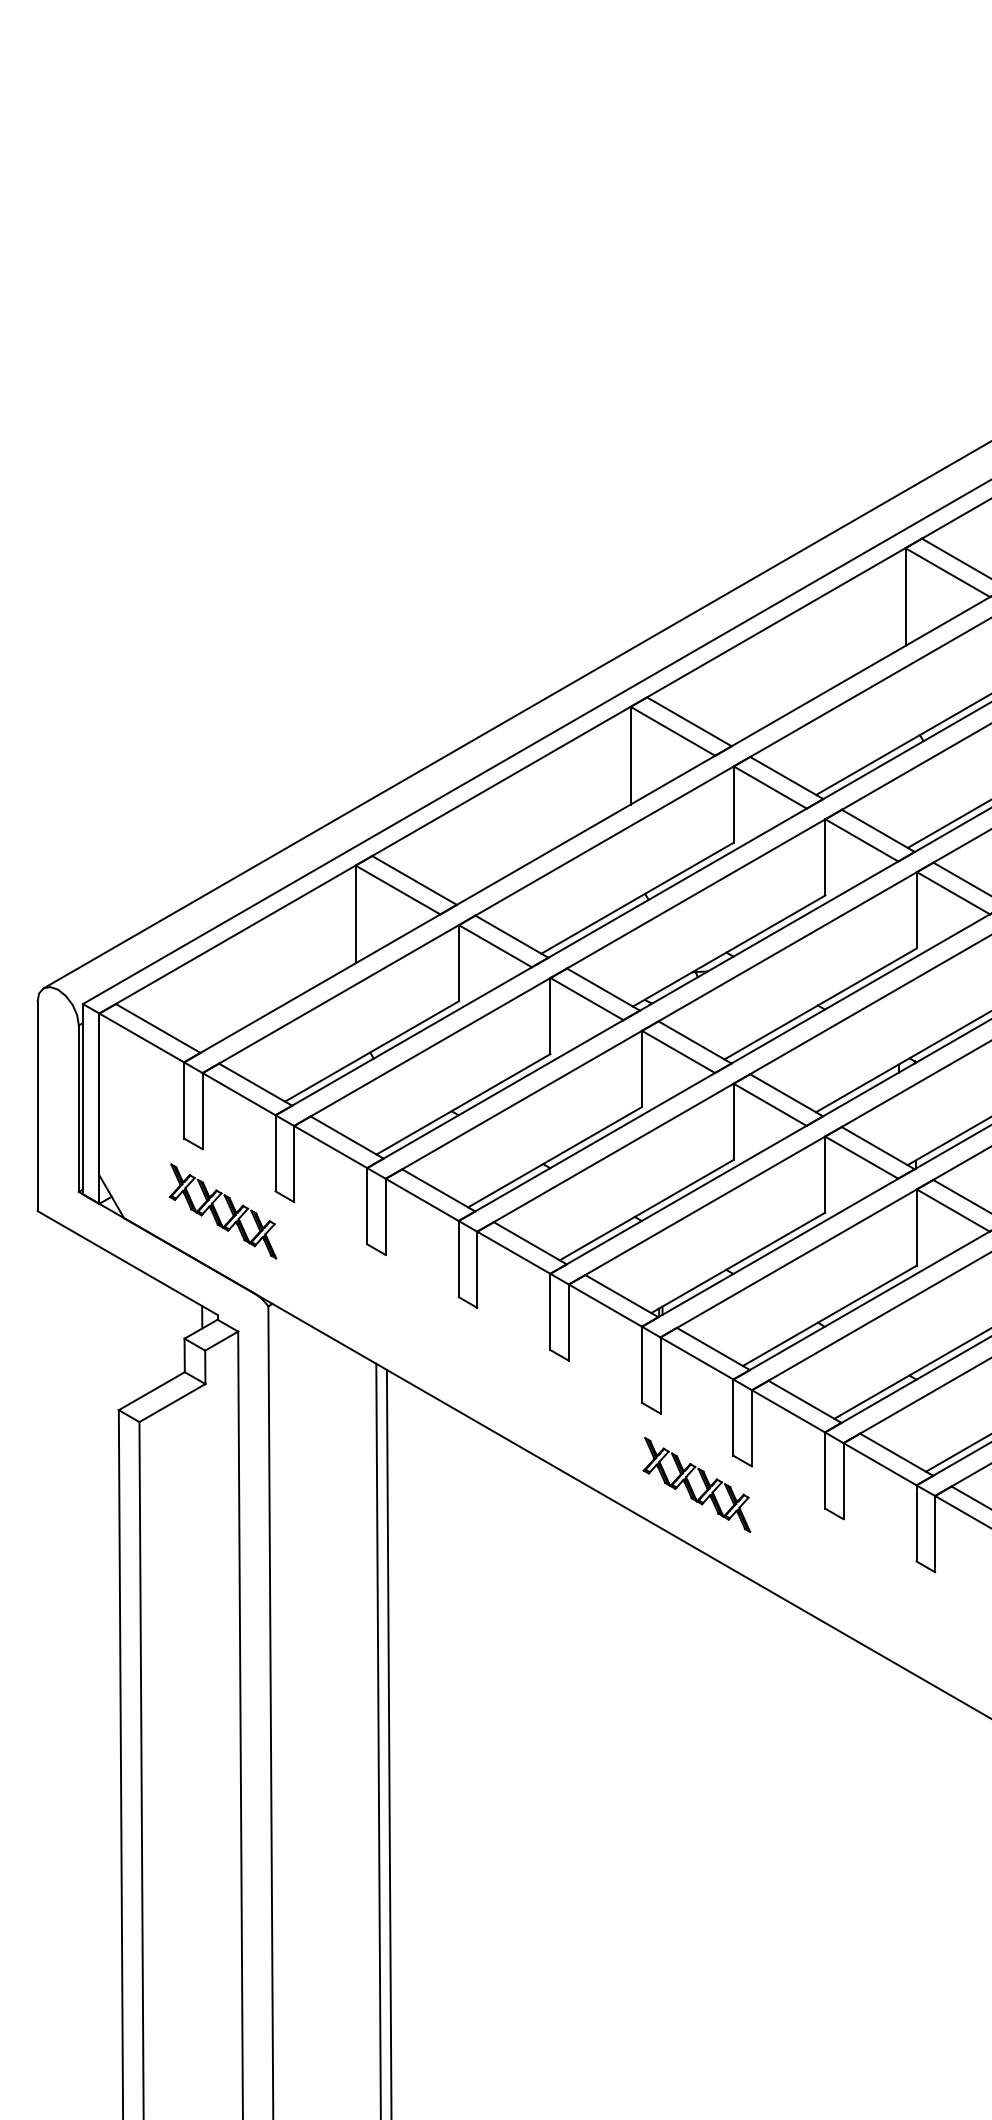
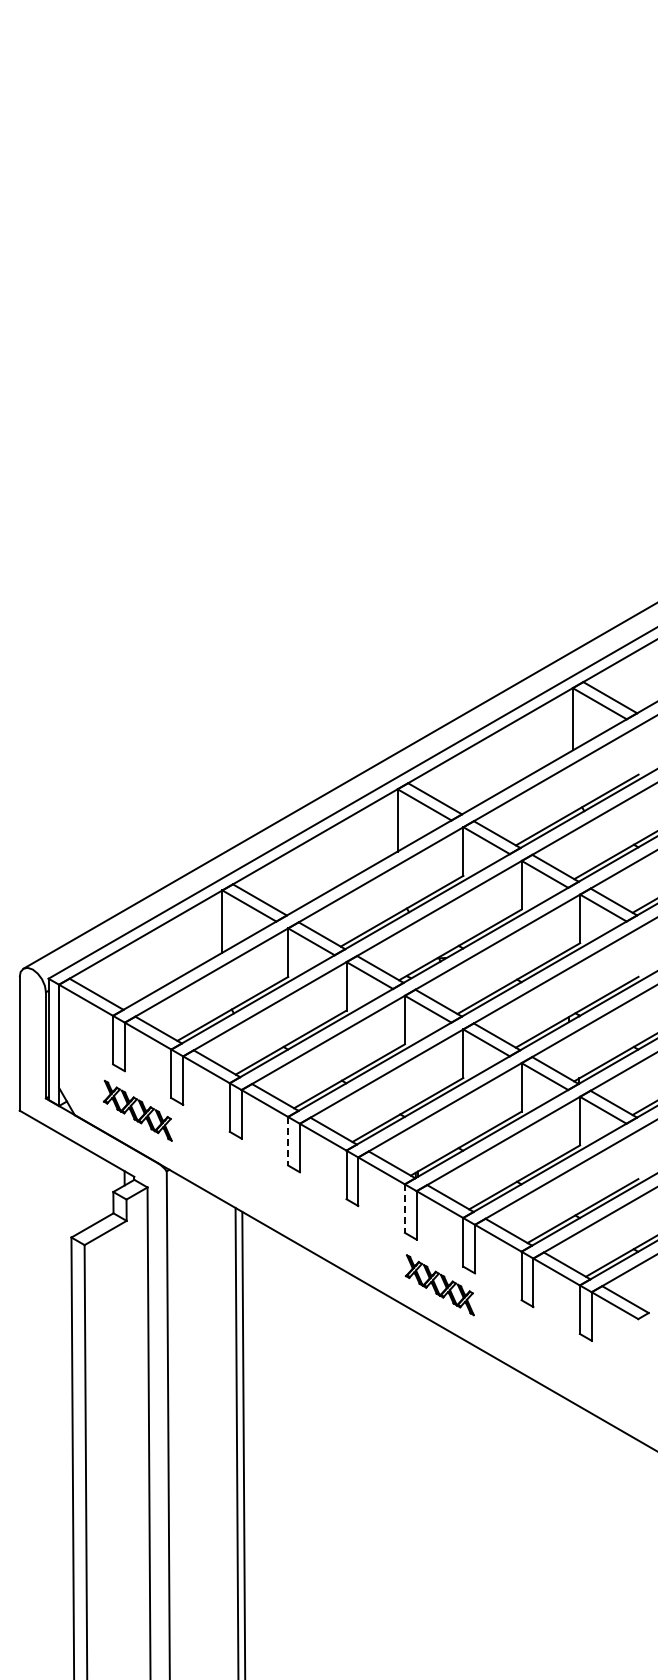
line: (459, 1259) -> (288, 1141), solid -> dashed
line: (641, 1366) -> (404, 1209), solid -> dashed

